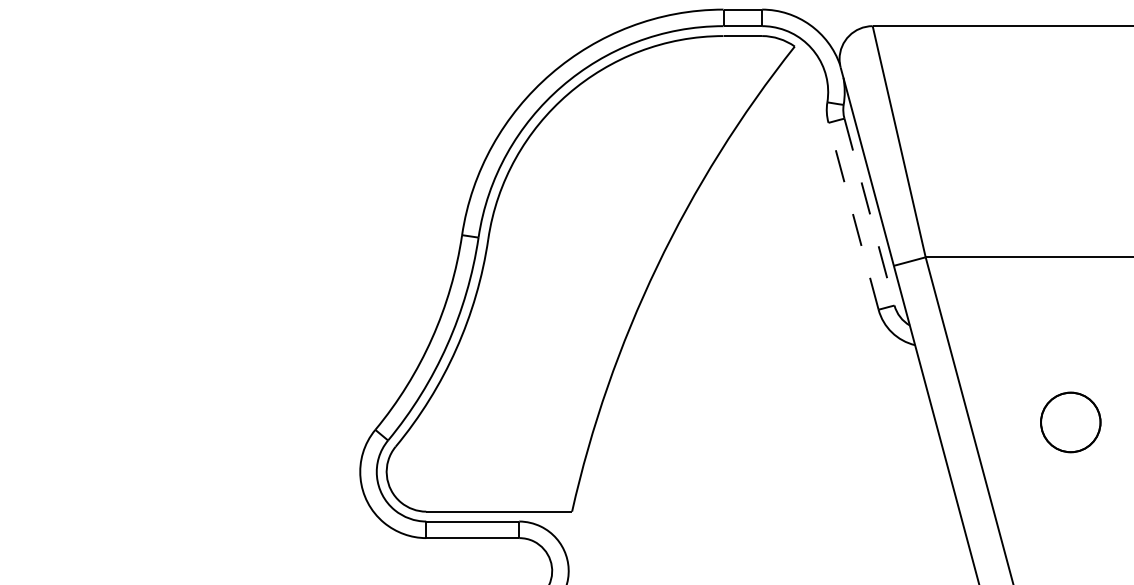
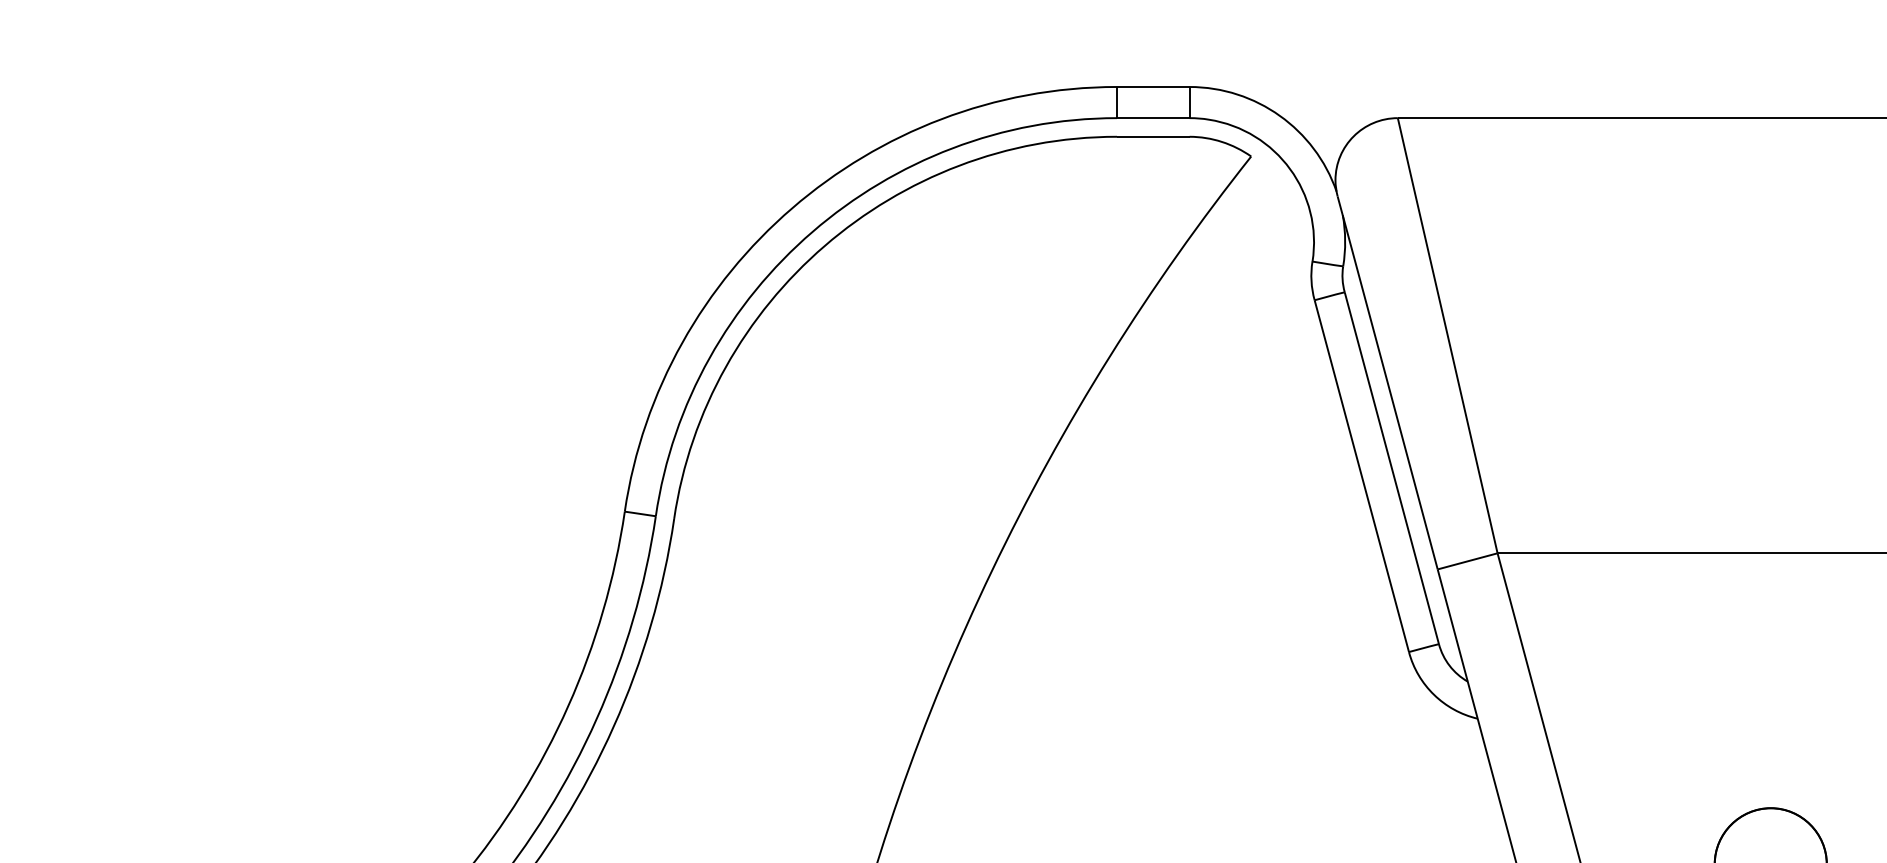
line: (869, 212) -> (1391, 468), dashed -> solid
line: (853, 216) -> (1361, 476), dashed -> solid

